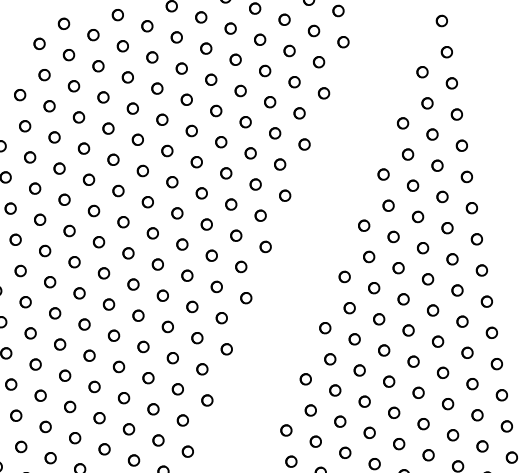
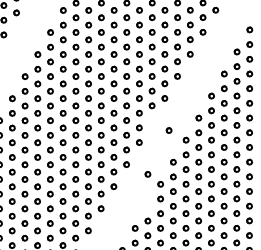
part: (264, 246) -> (168, 130), moved
part: (285, 430) -> (147, 174), moved

